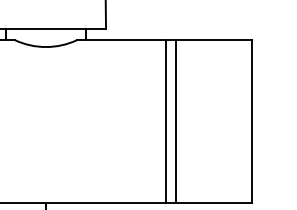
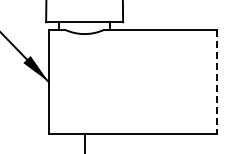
line: (165, 120) -> (161, 81), removed
line: (175, 120) -> (167, 81), removed
line: (253, 122) -> (217, 82), solid -> dashed

